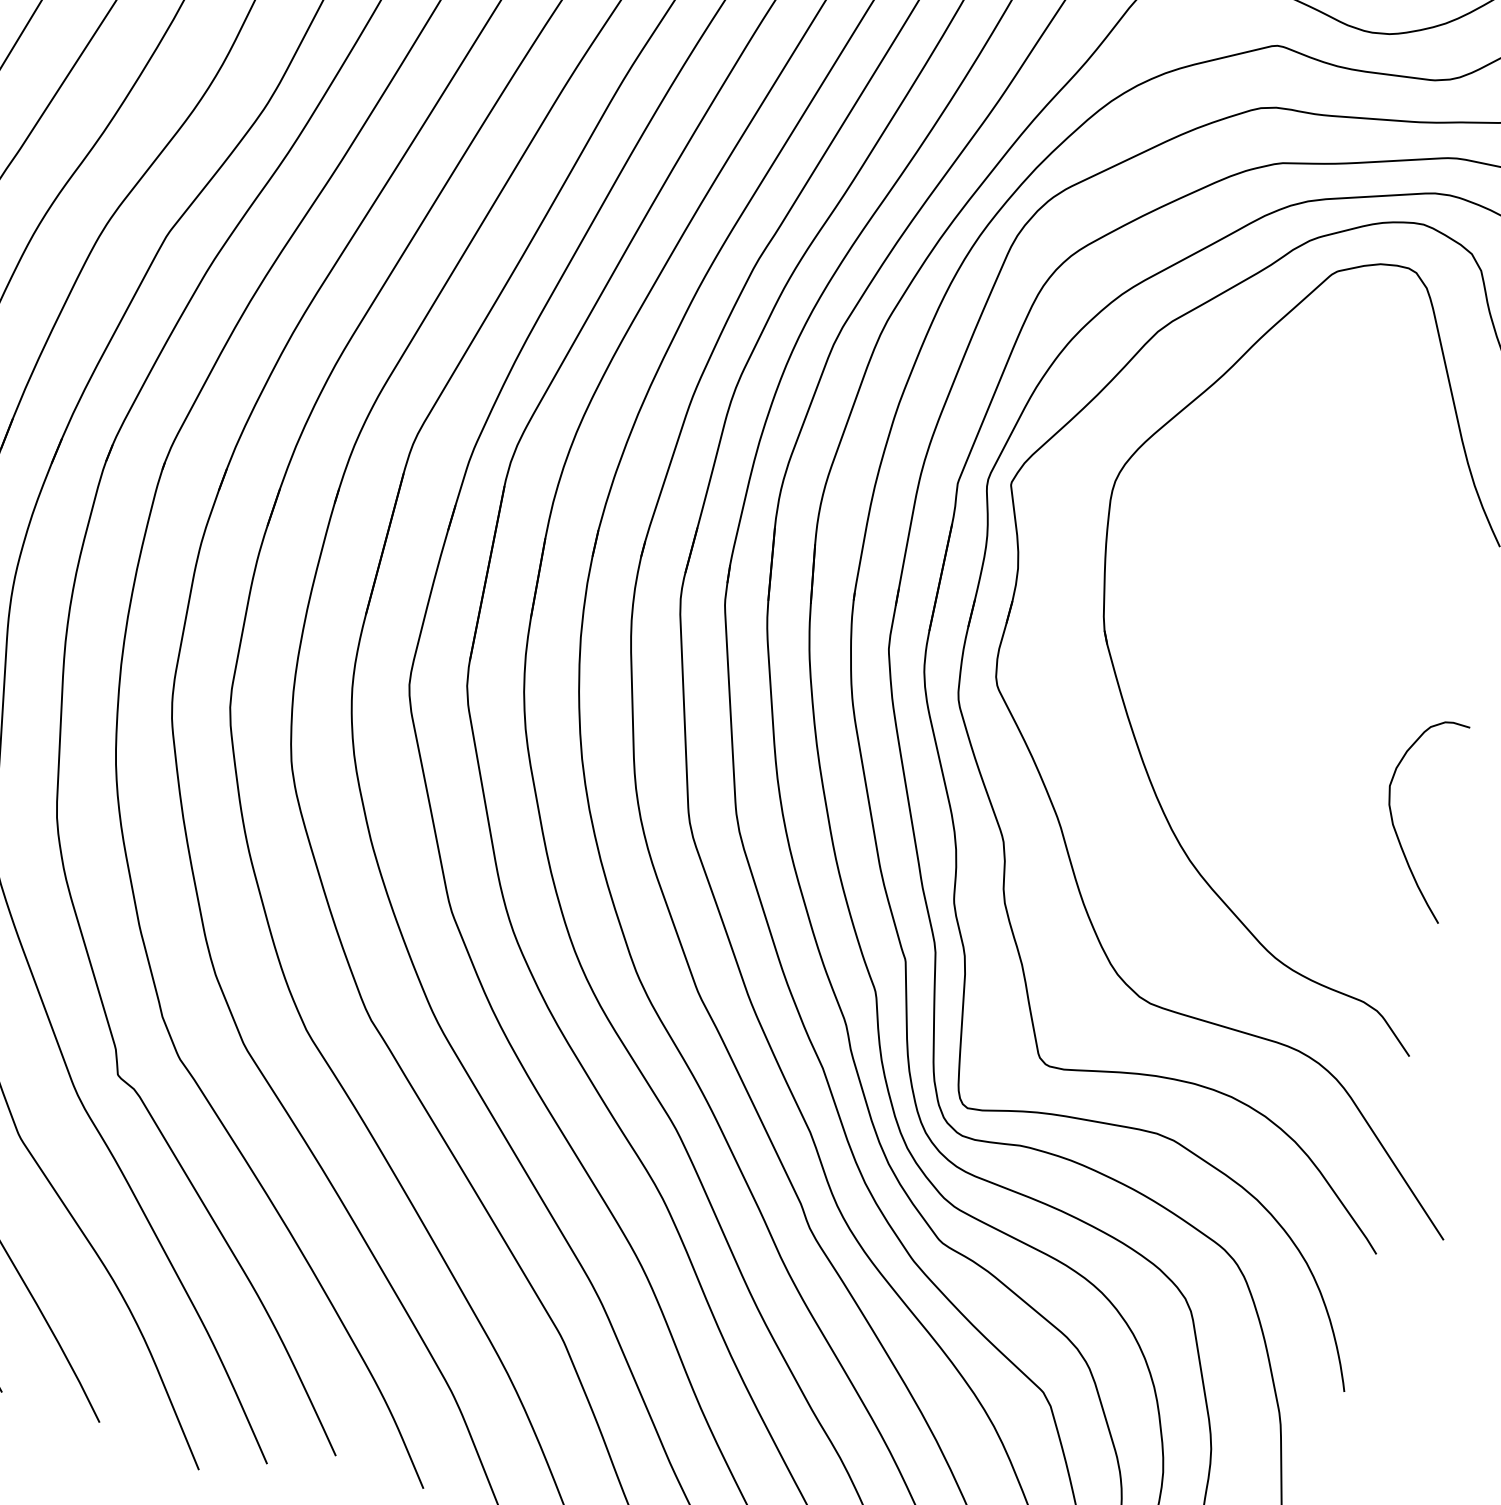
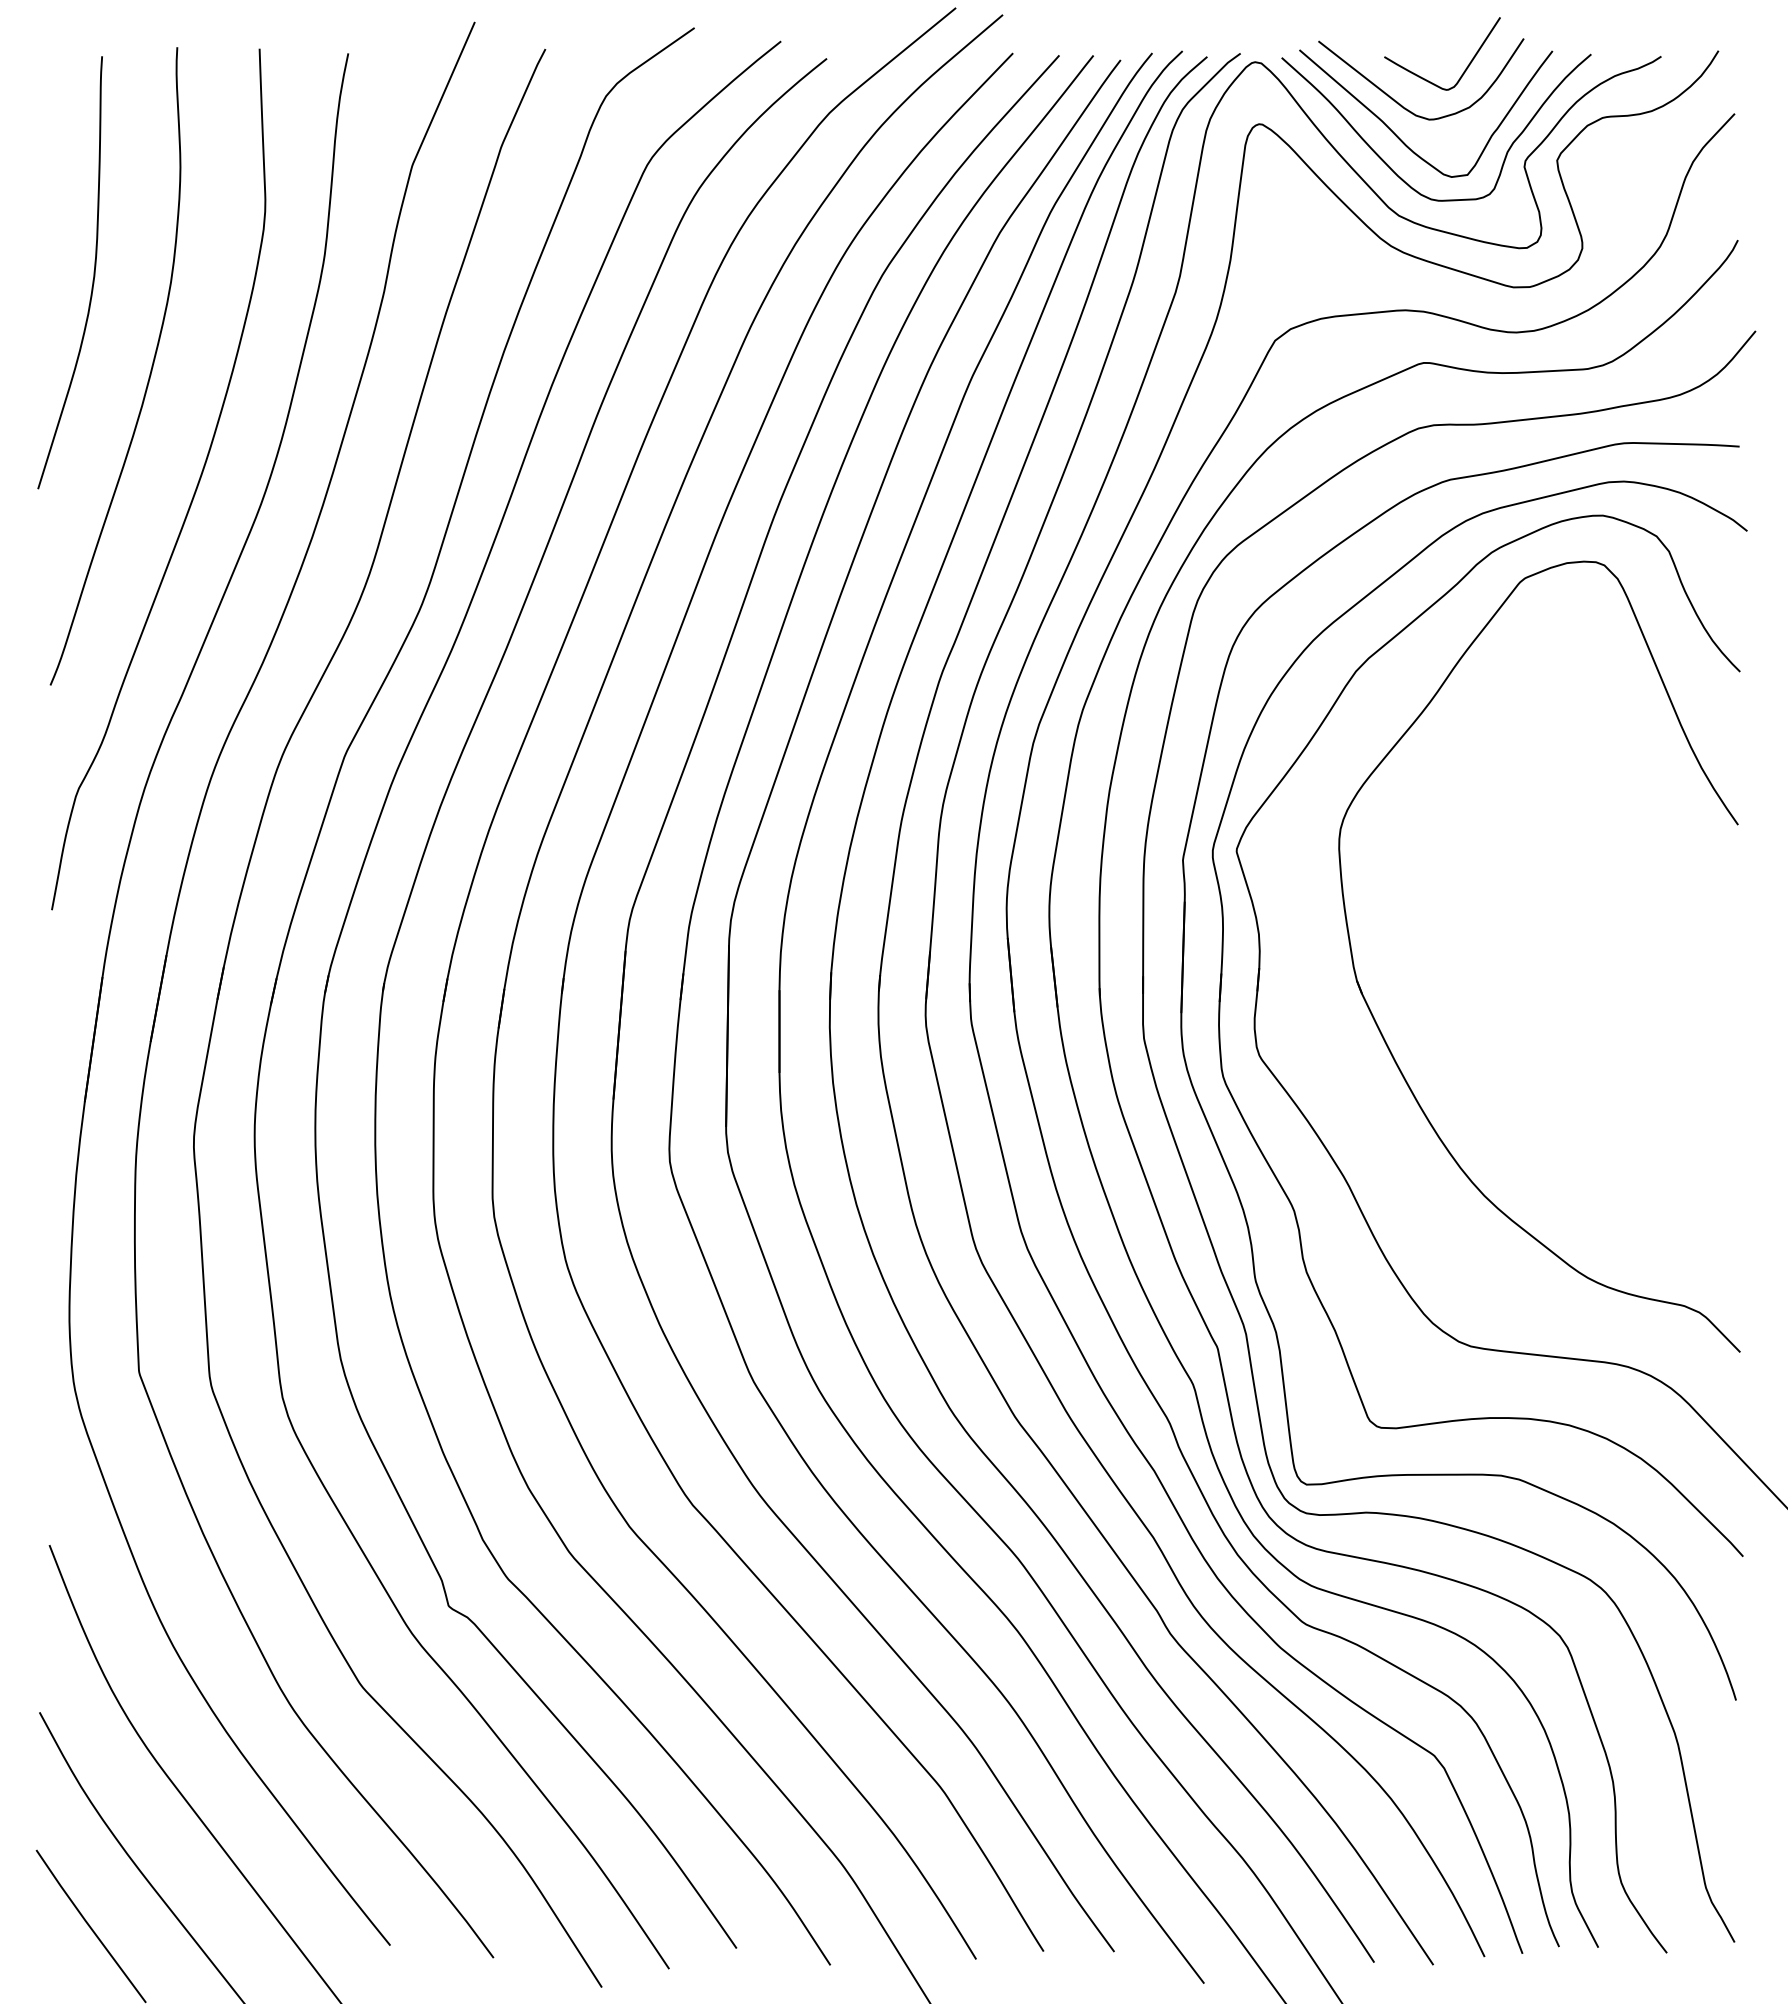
curve: (1395, 827) -> (1684, 1125), removed

